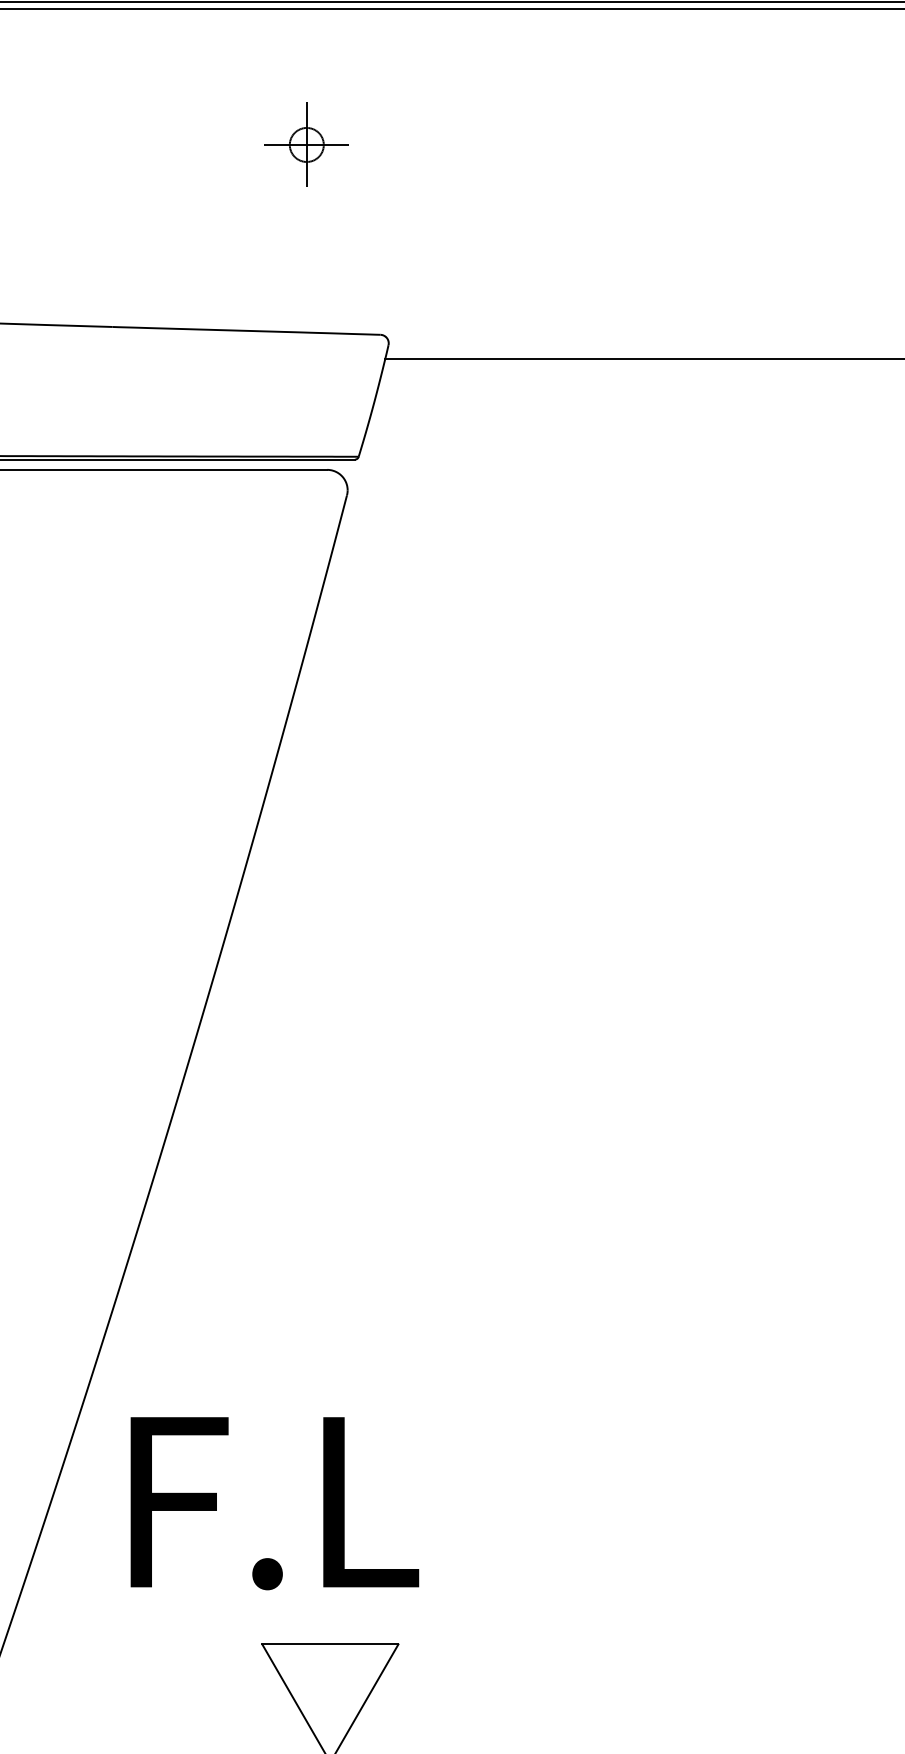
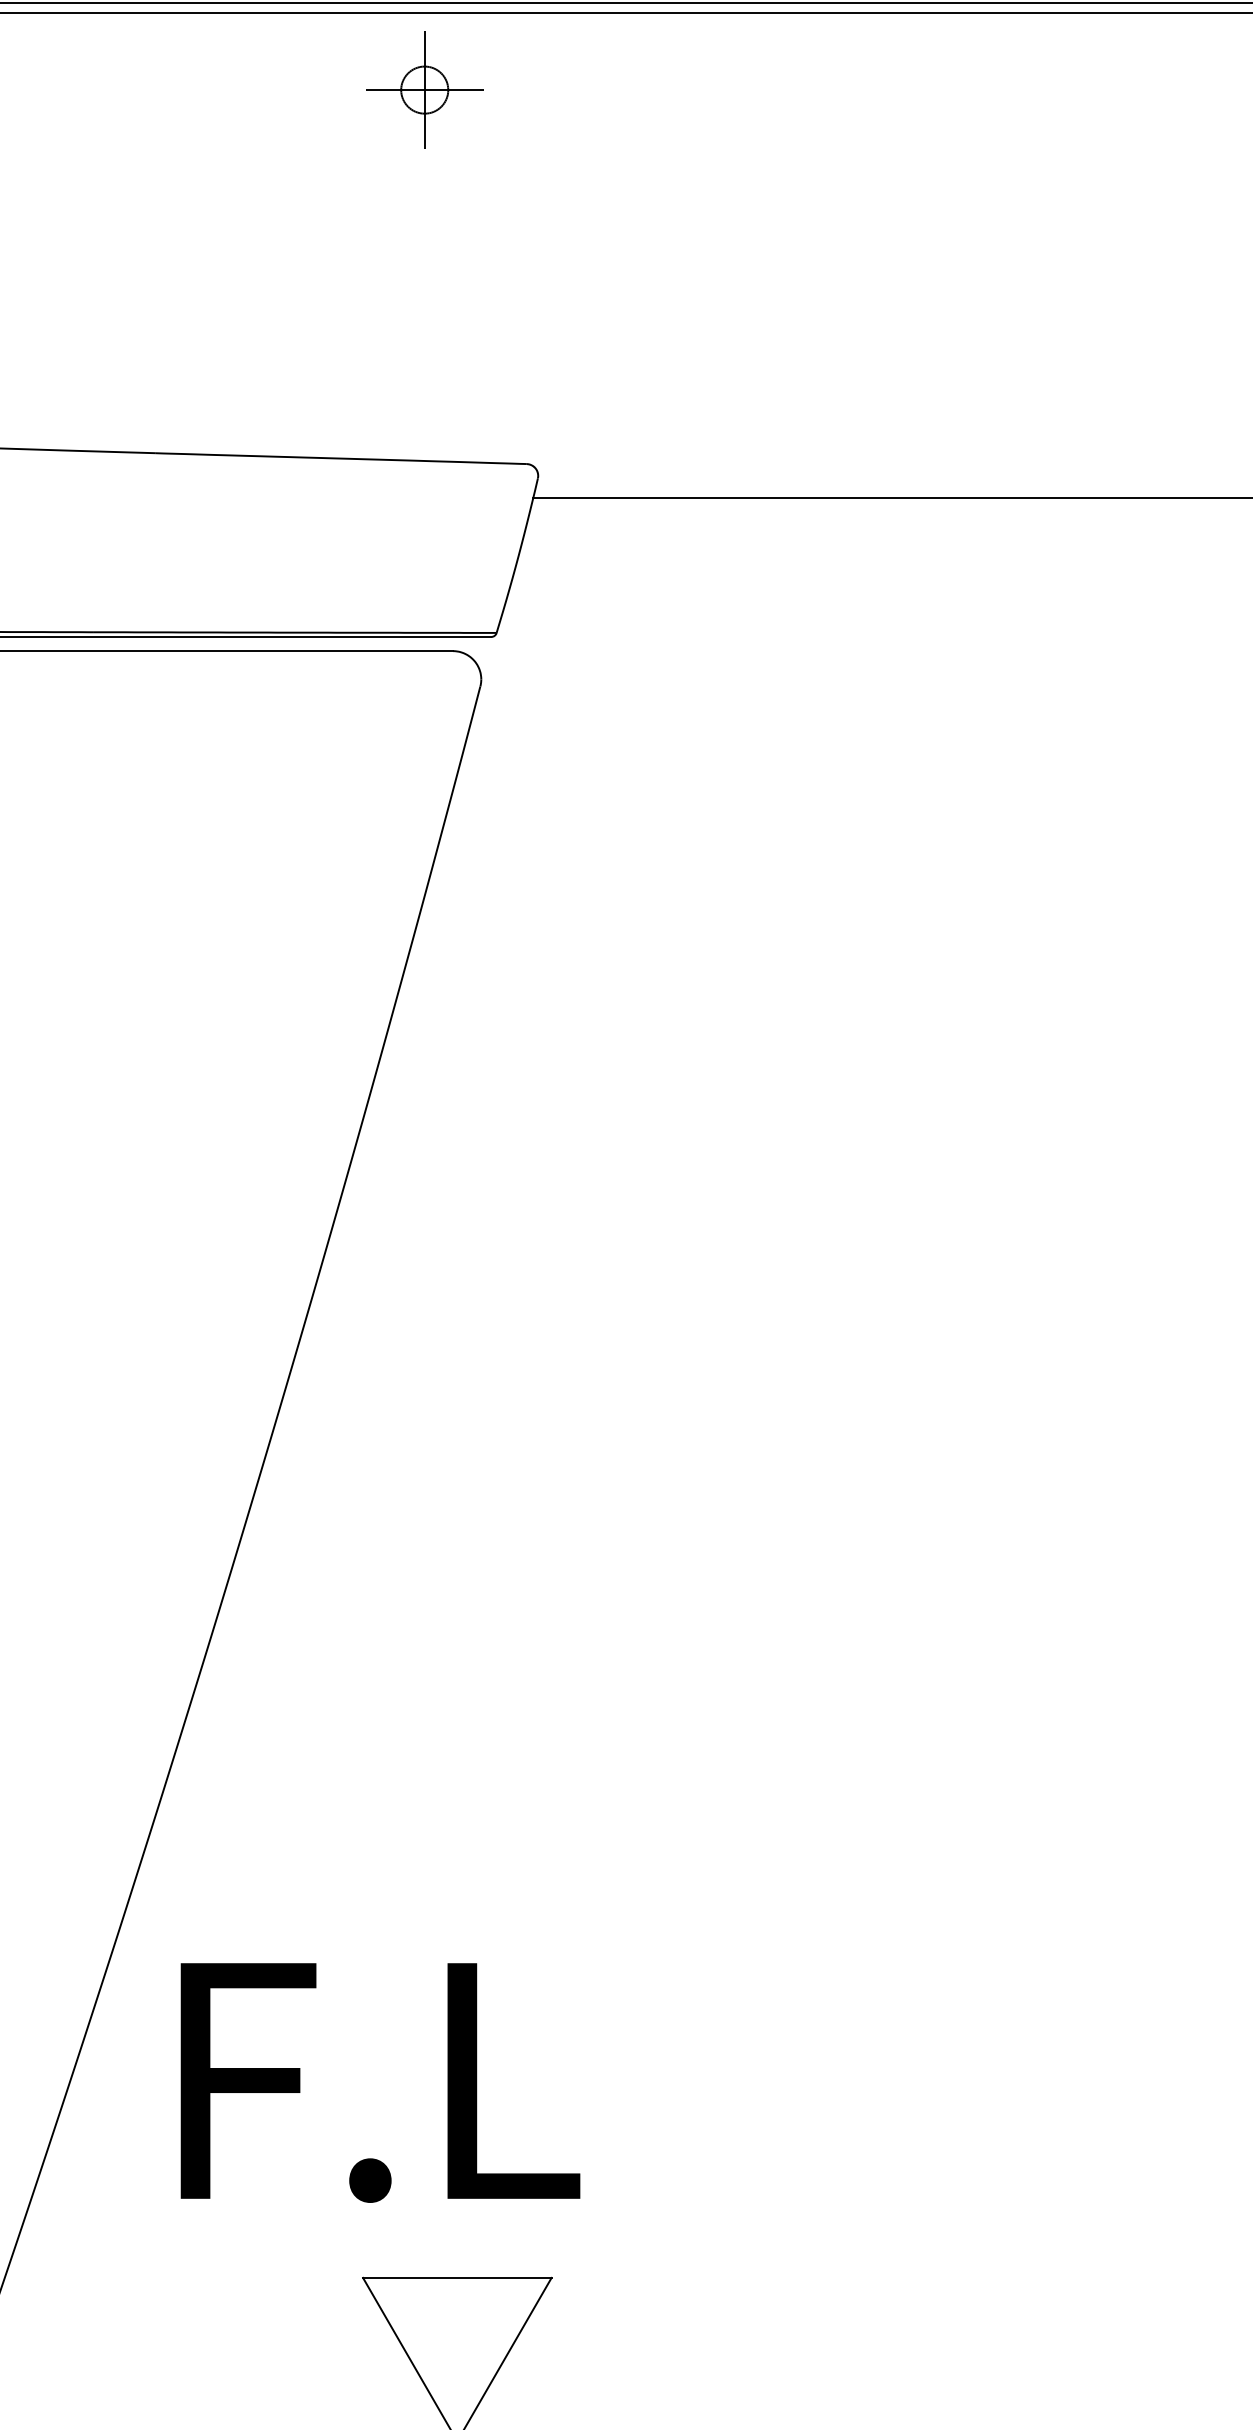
part: (306, 144) -> (424, 89), moved

